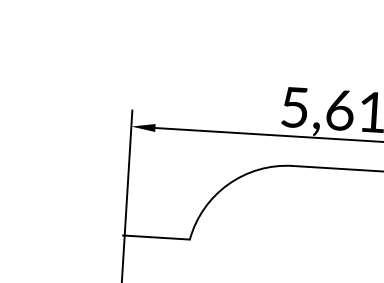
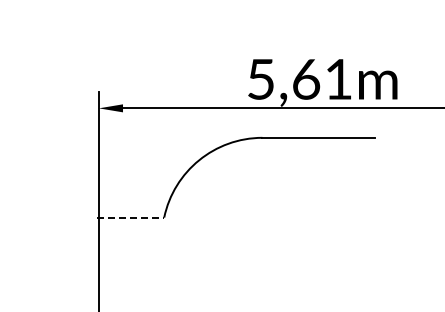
line: (157, 237) -> (131, 217), solid -> dashed

